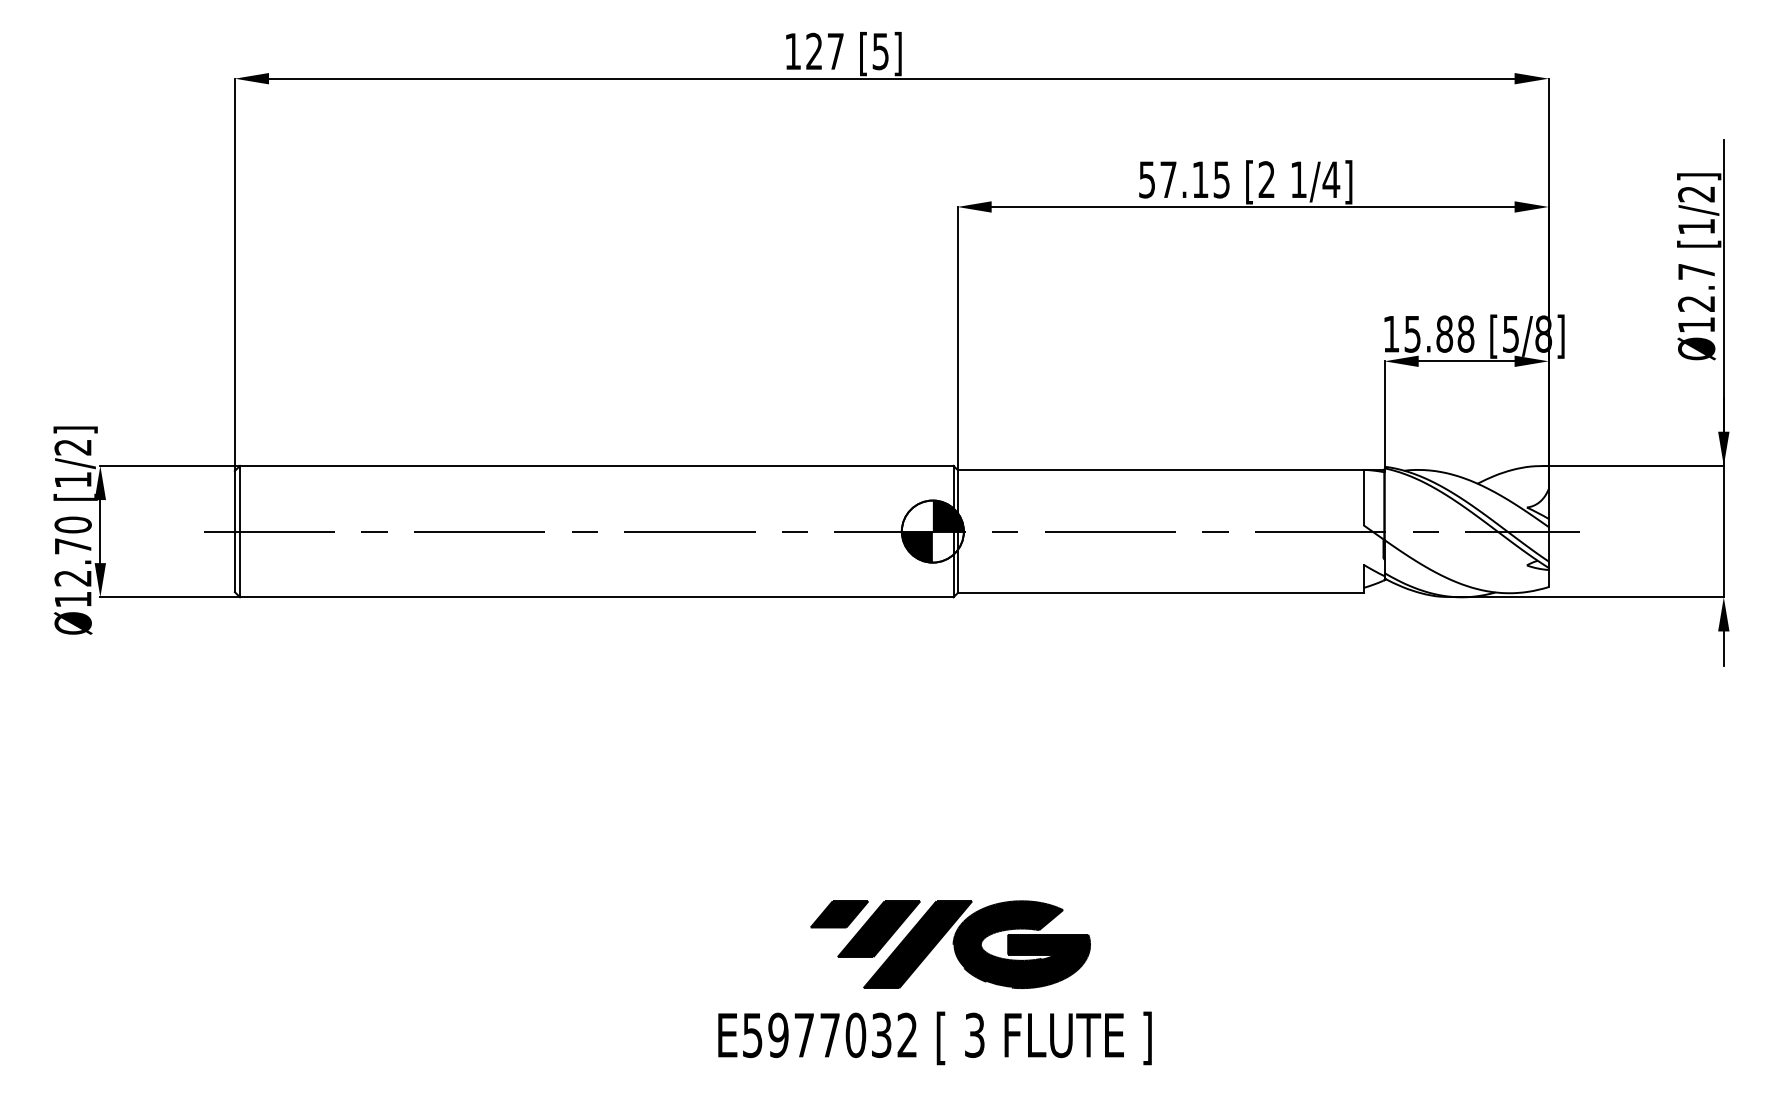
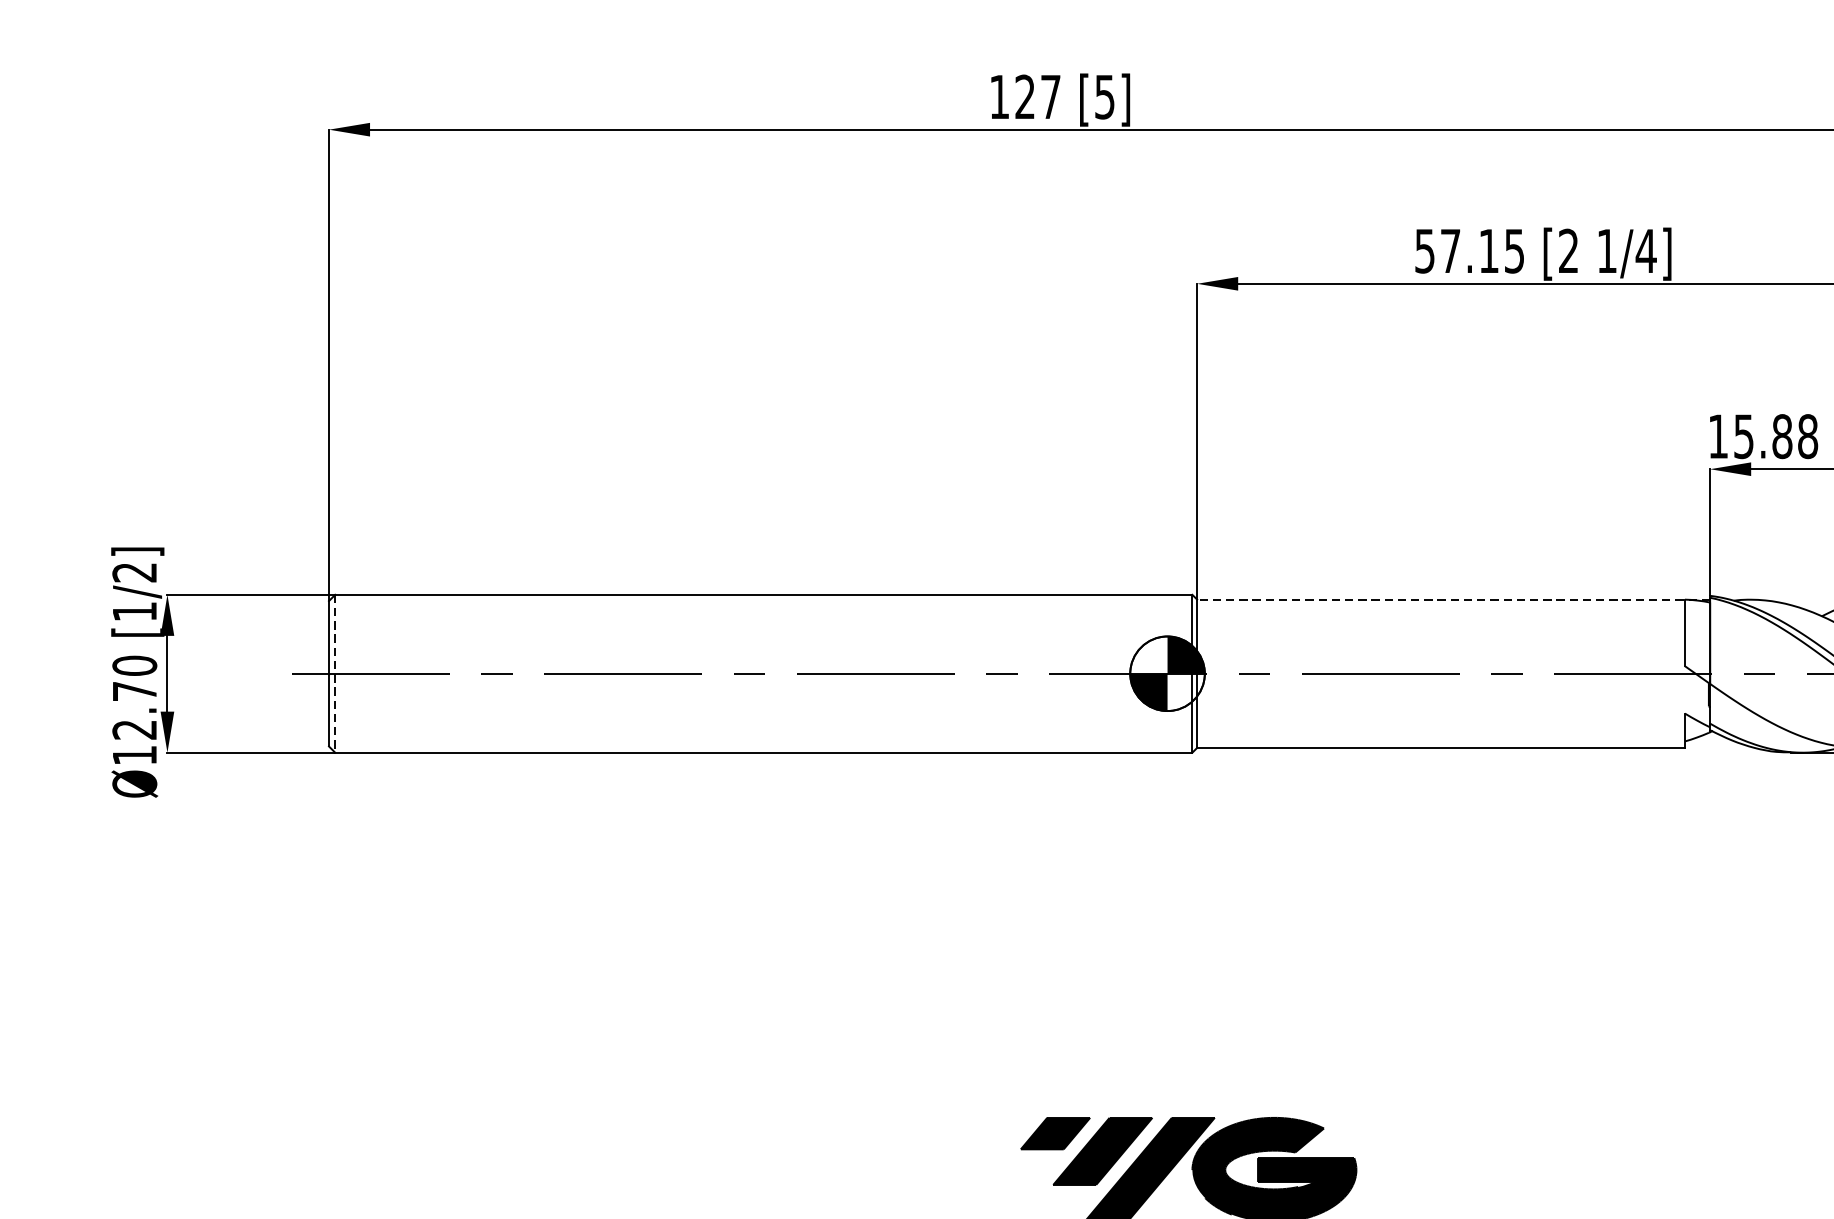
line: (1171, 469) -> (1454, 599), solid -> dashed
line: (240, 531) -> (335, 673), solid -> dashed

